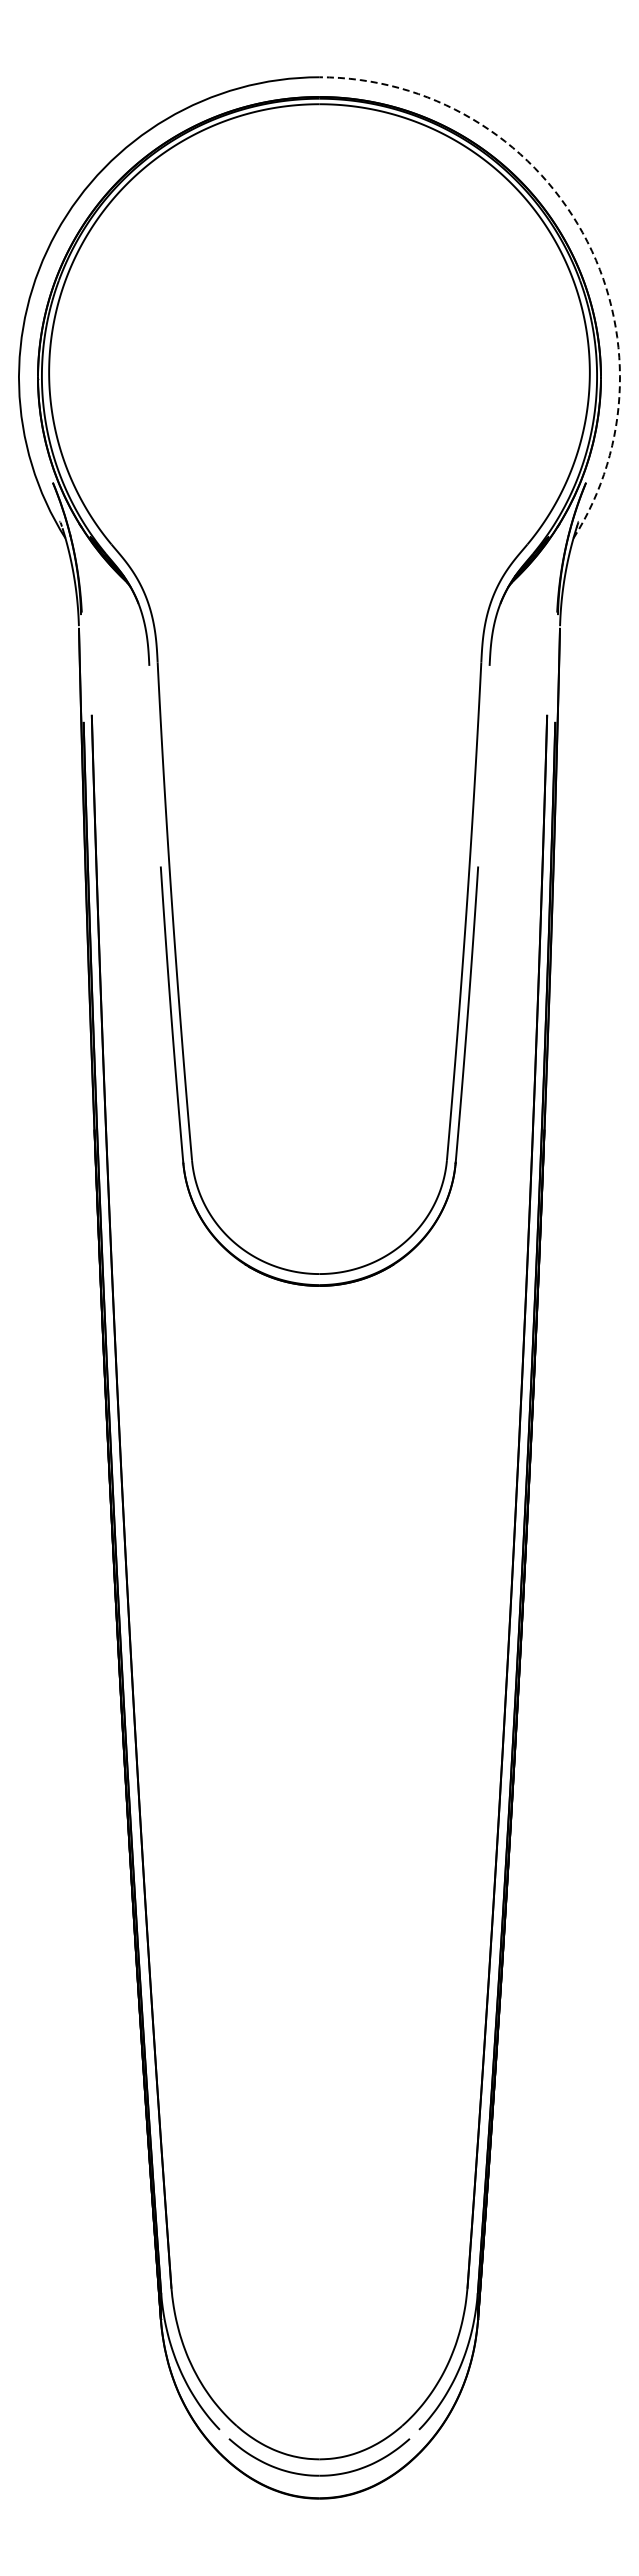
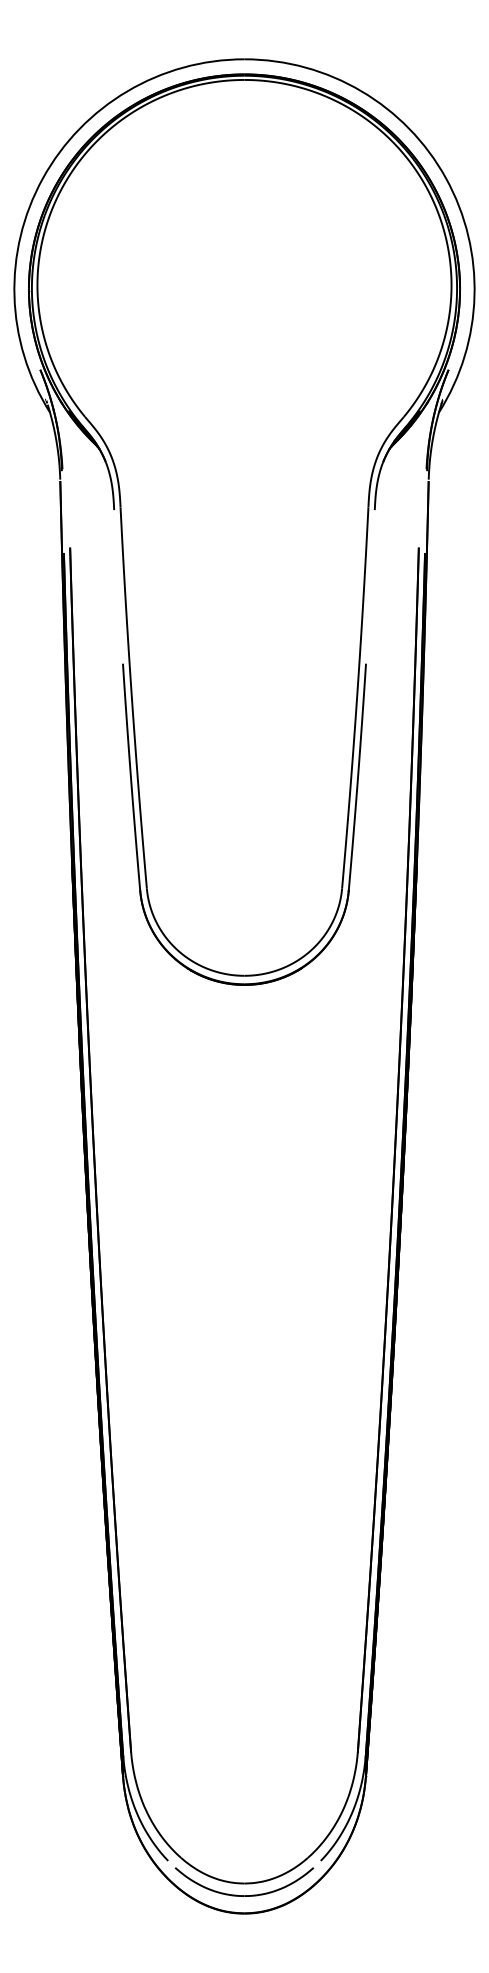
arc: (582, 232) -> (445, 178), dashed -> solid

